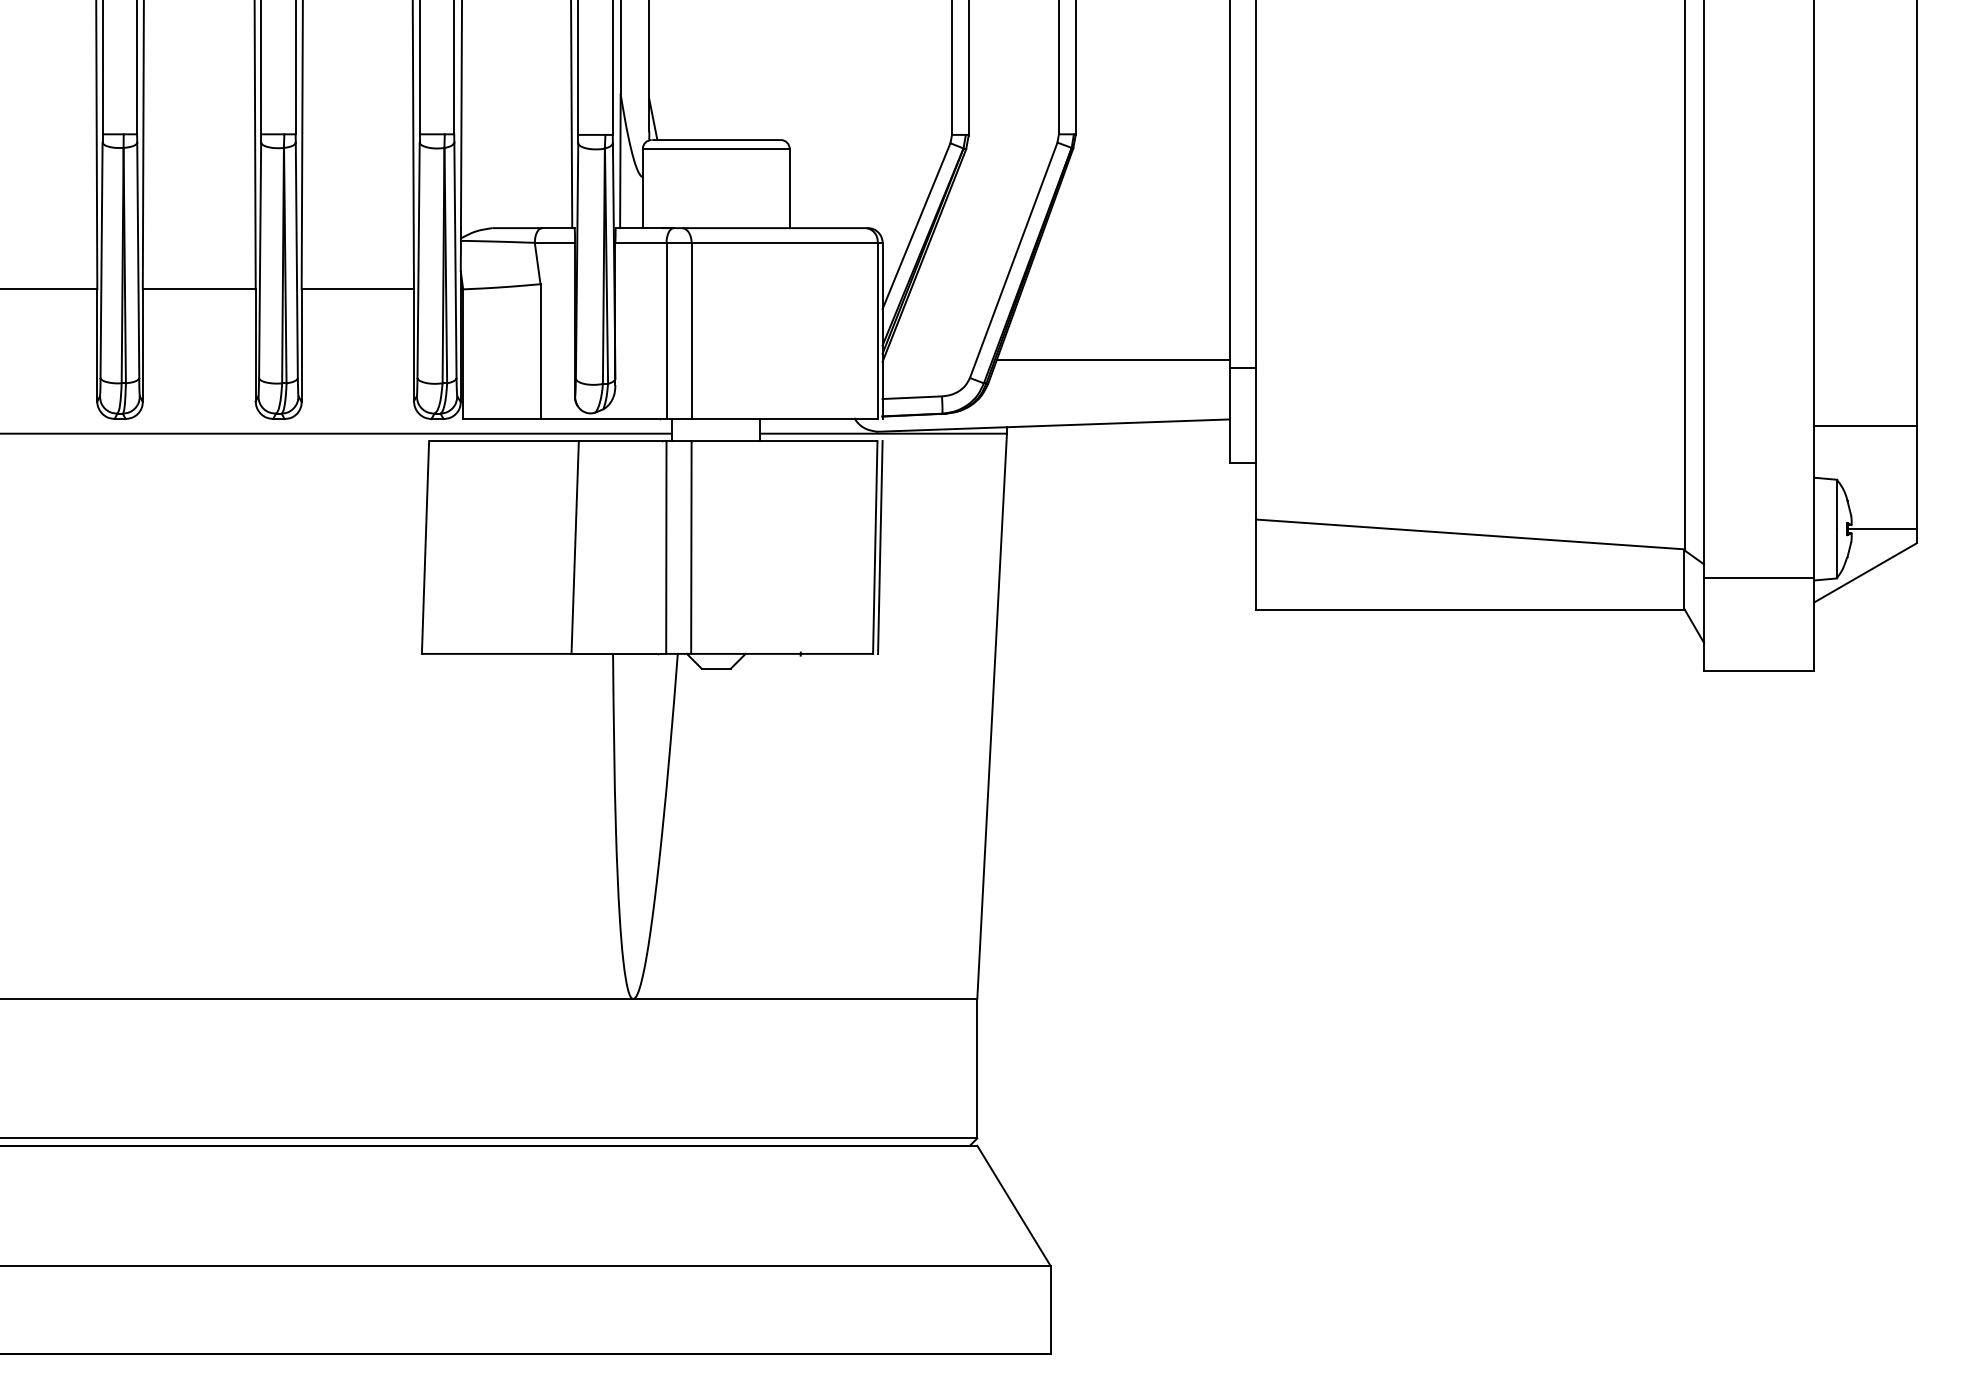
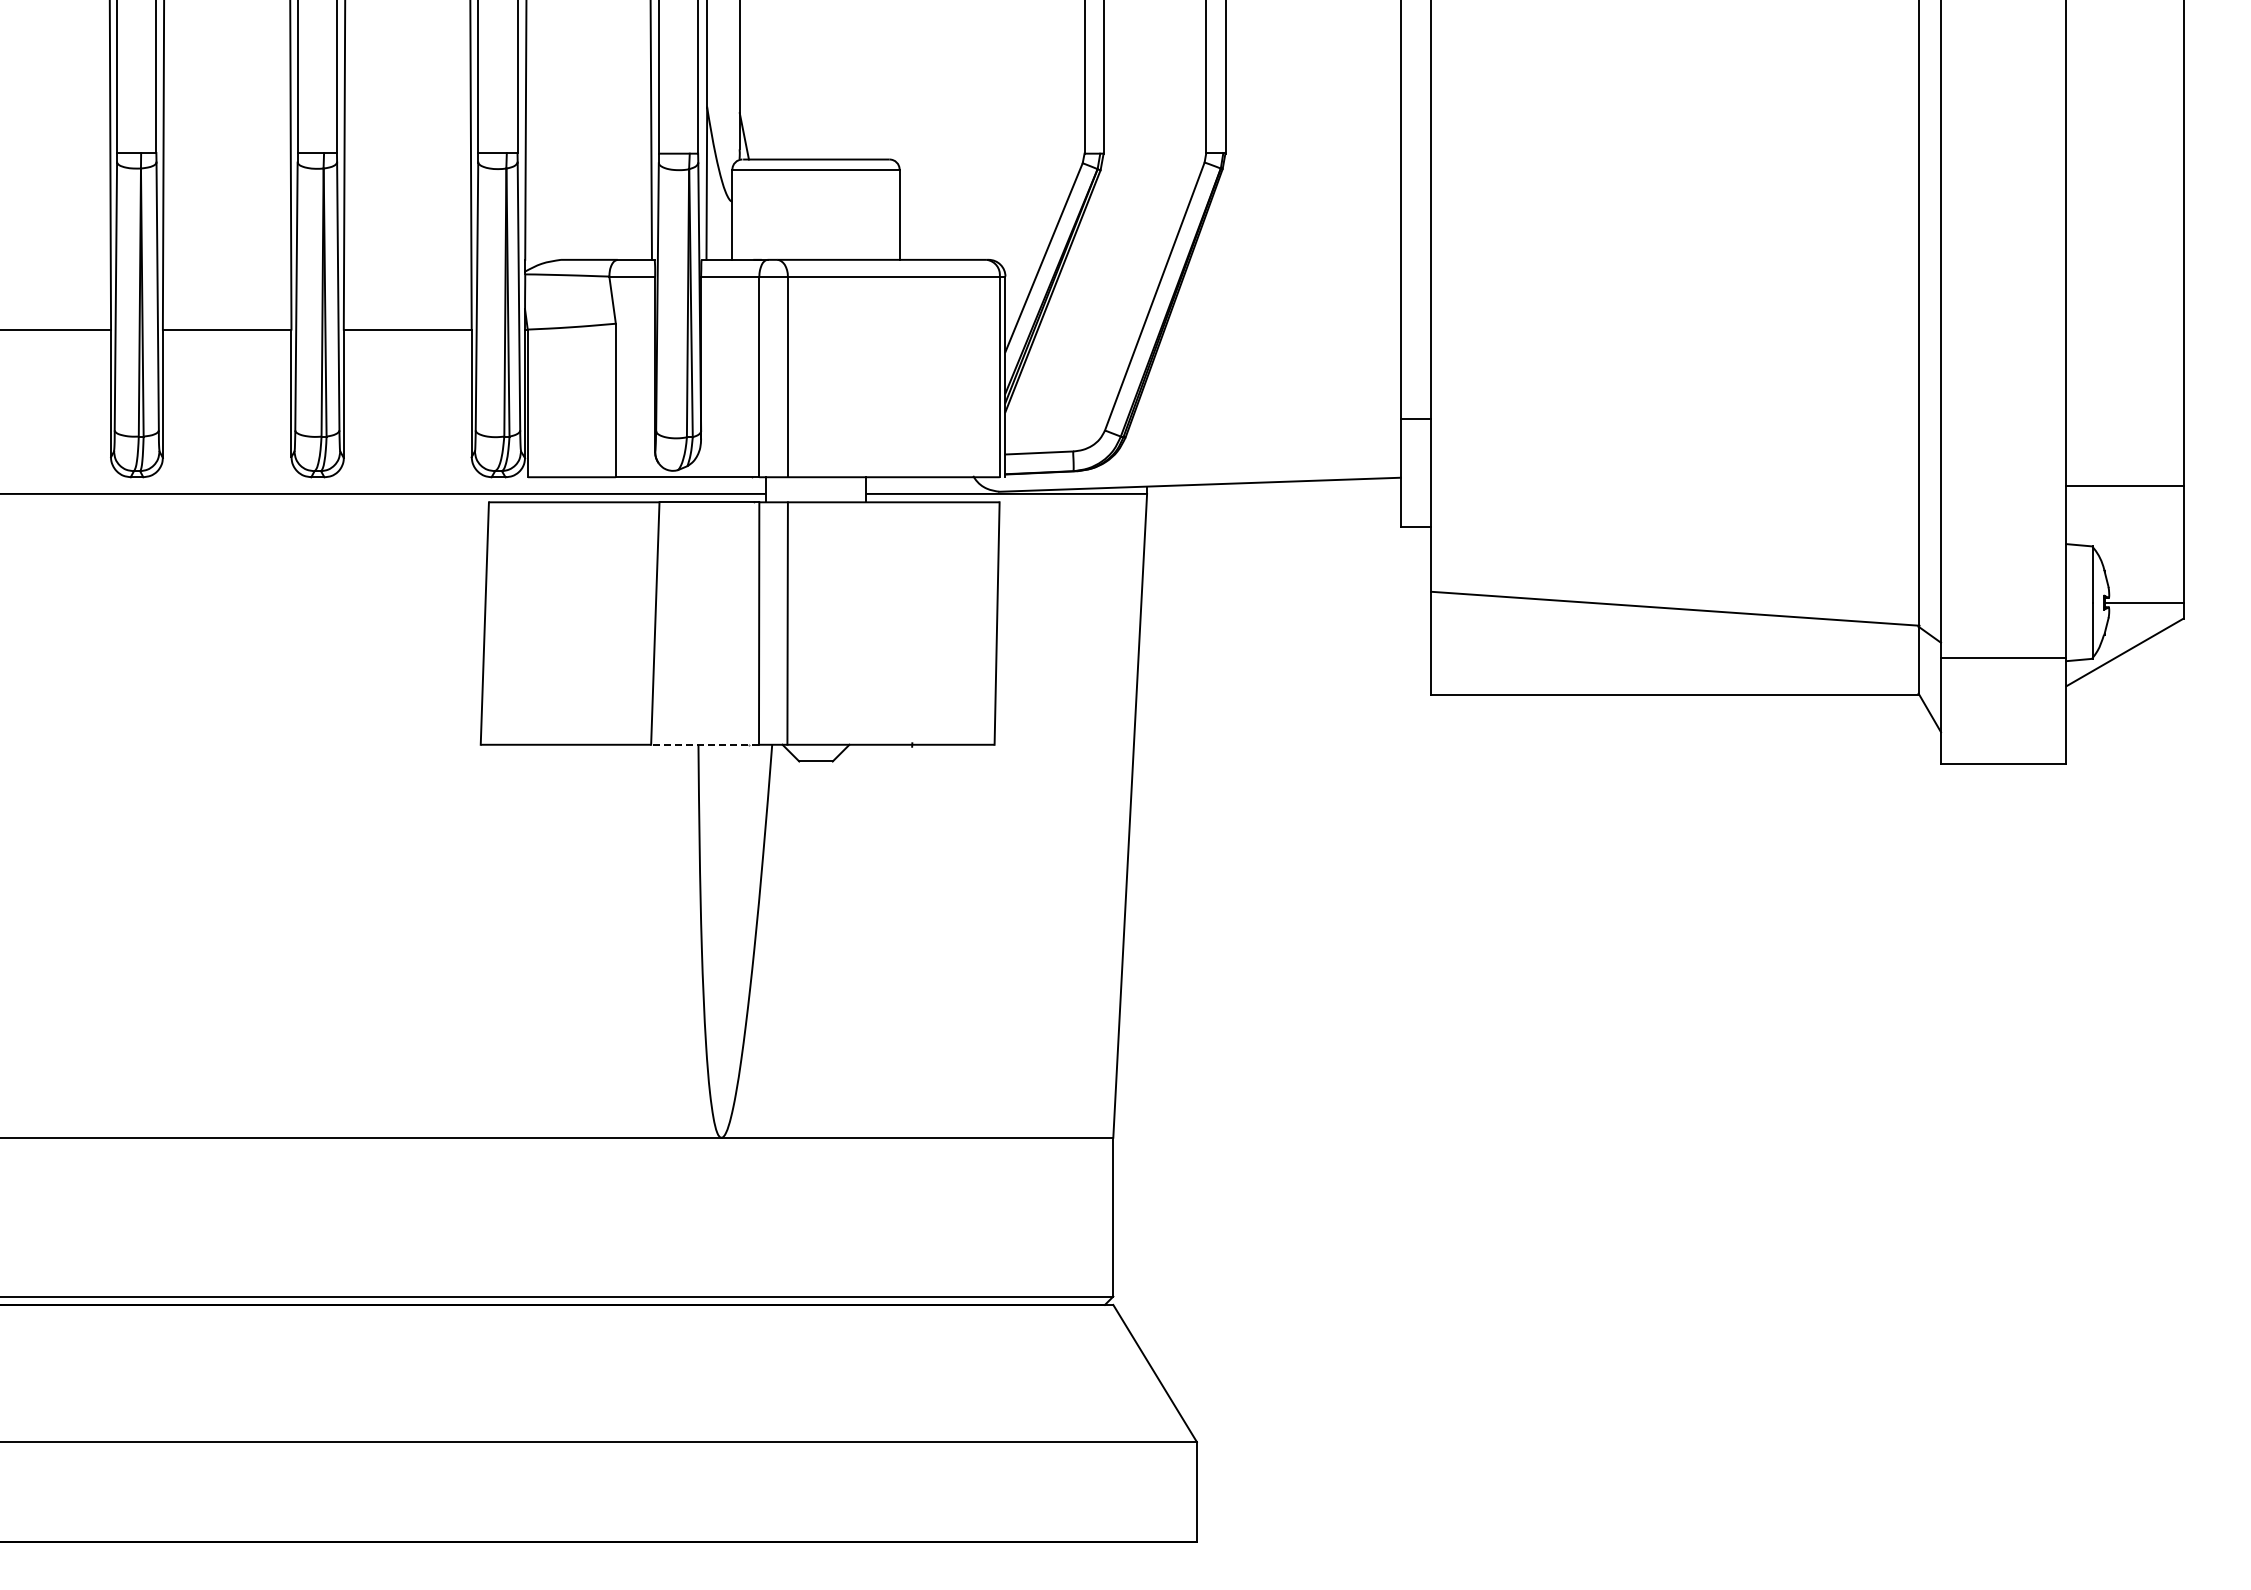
line: (1112, 360) -> (1267, 410), removed
line: (880, 547) -> (1002, 623), removed
line: (619, 653) -> (705, 744), solid -> dashed

